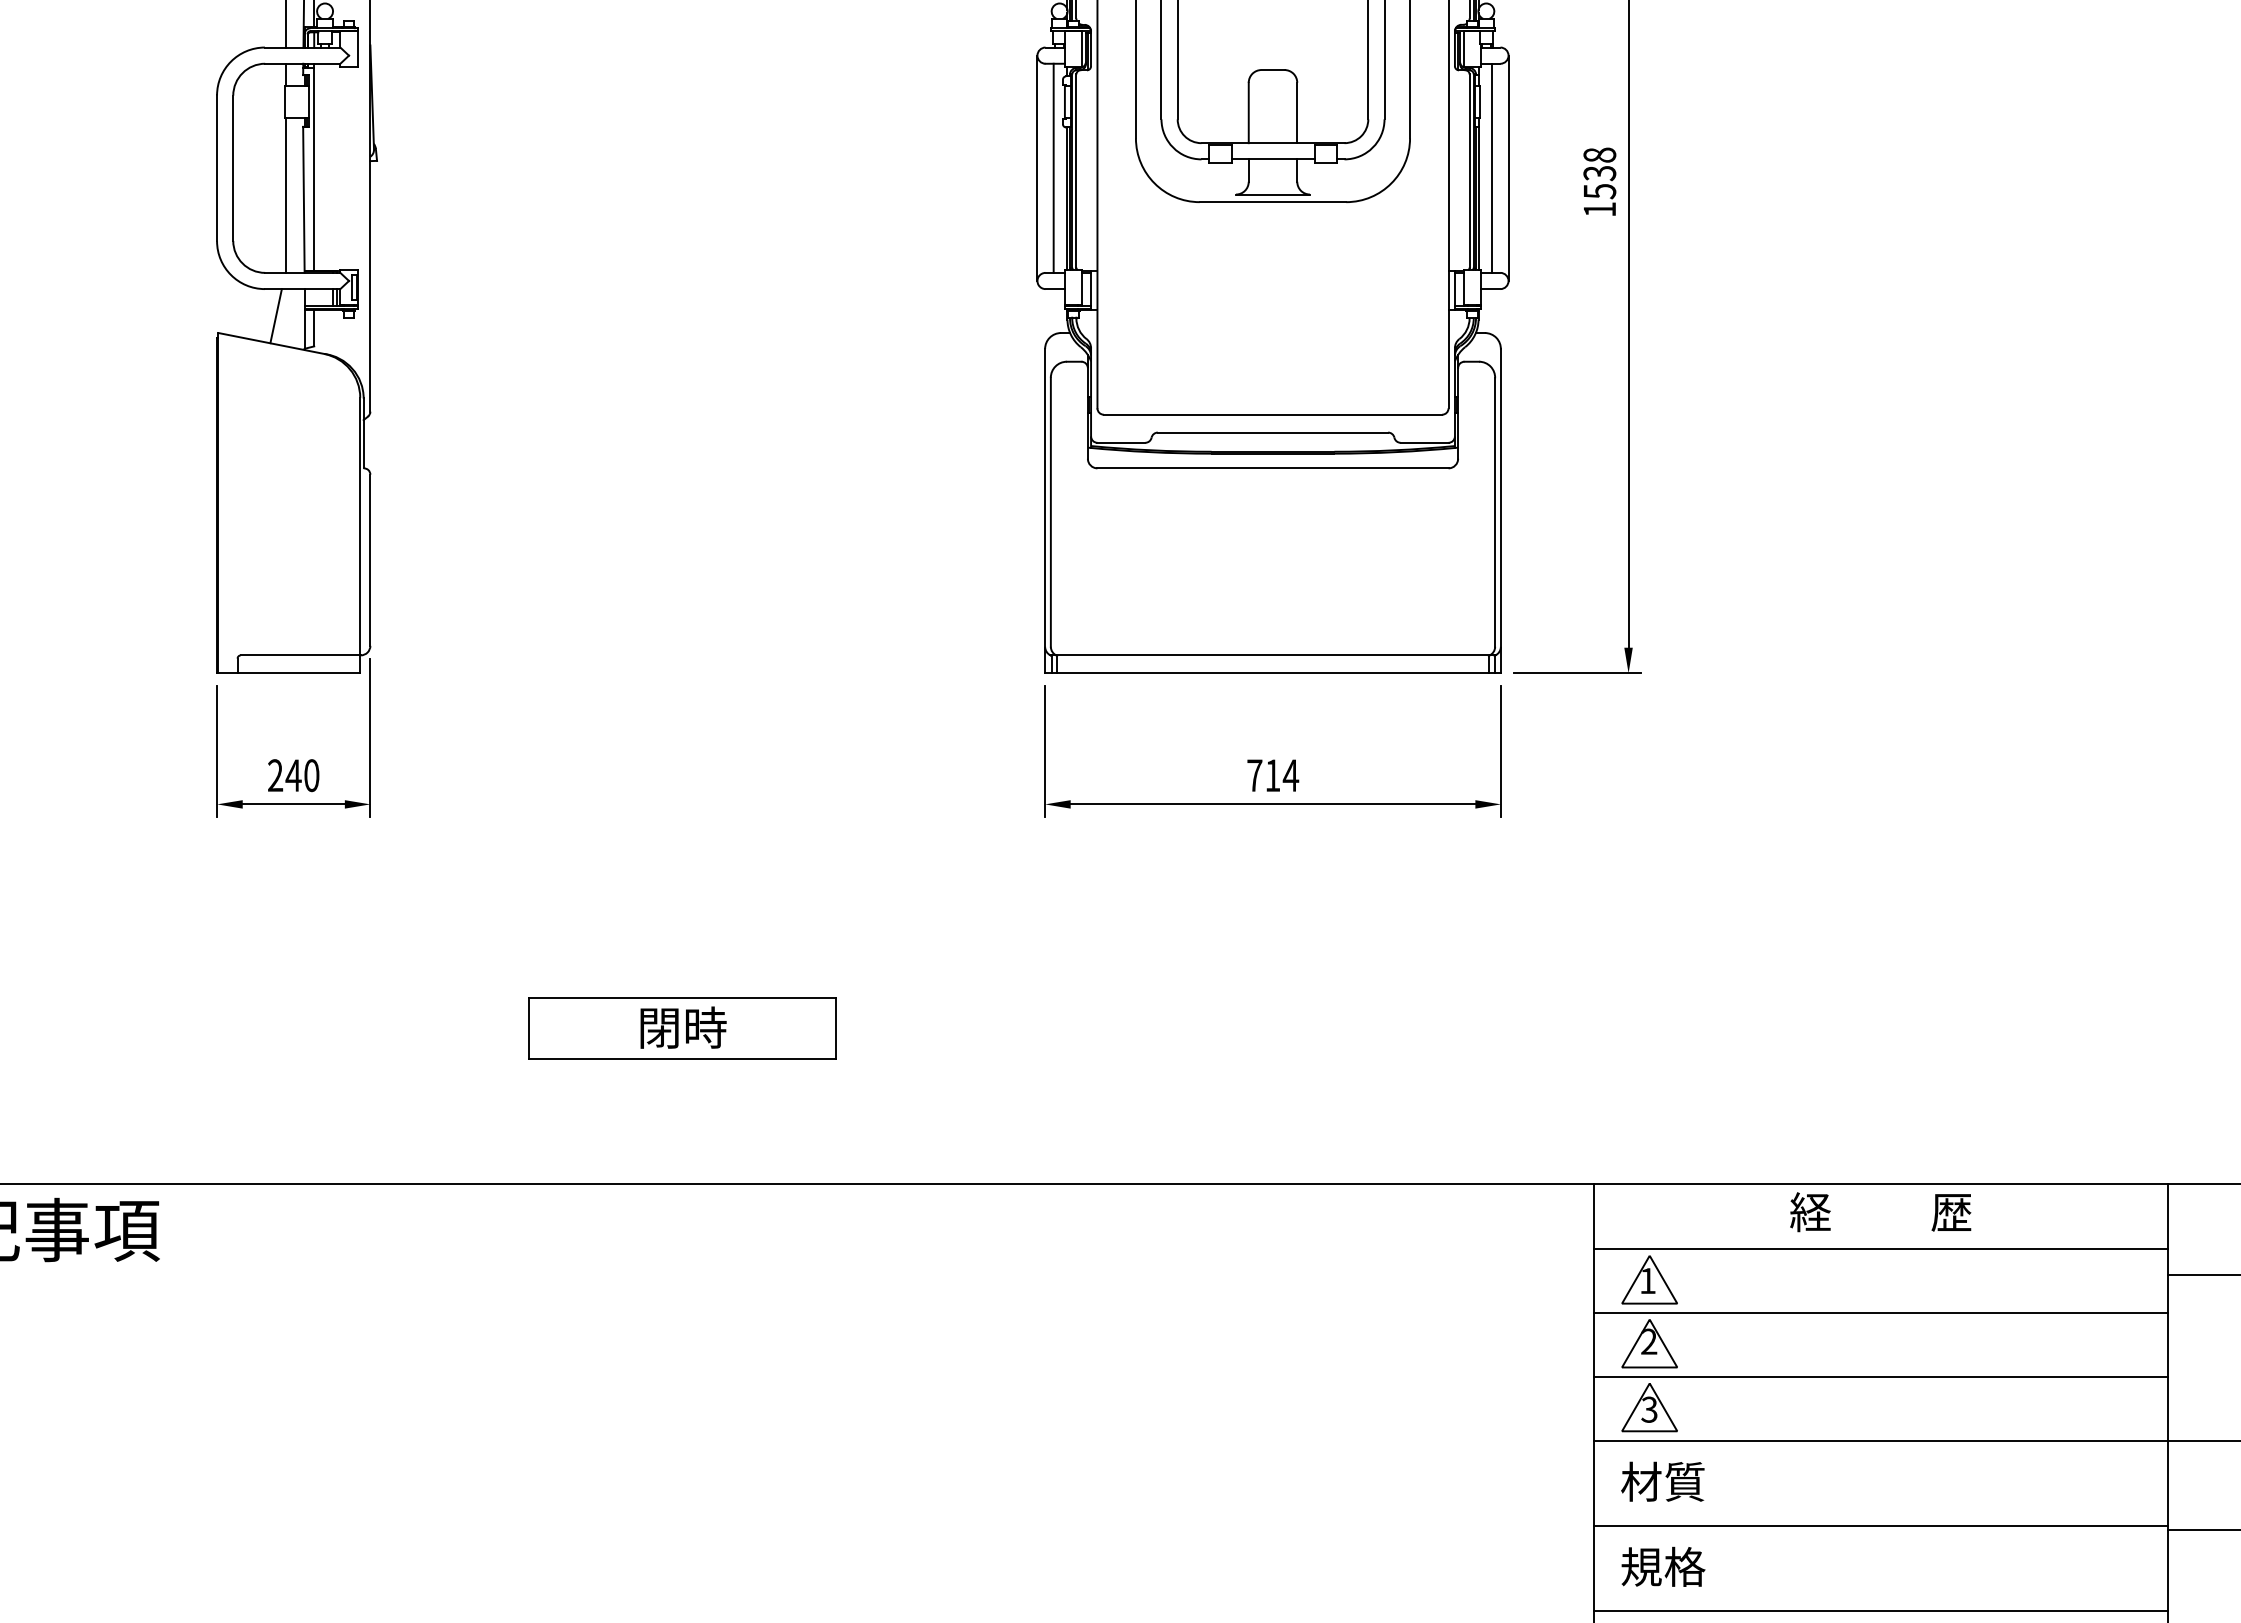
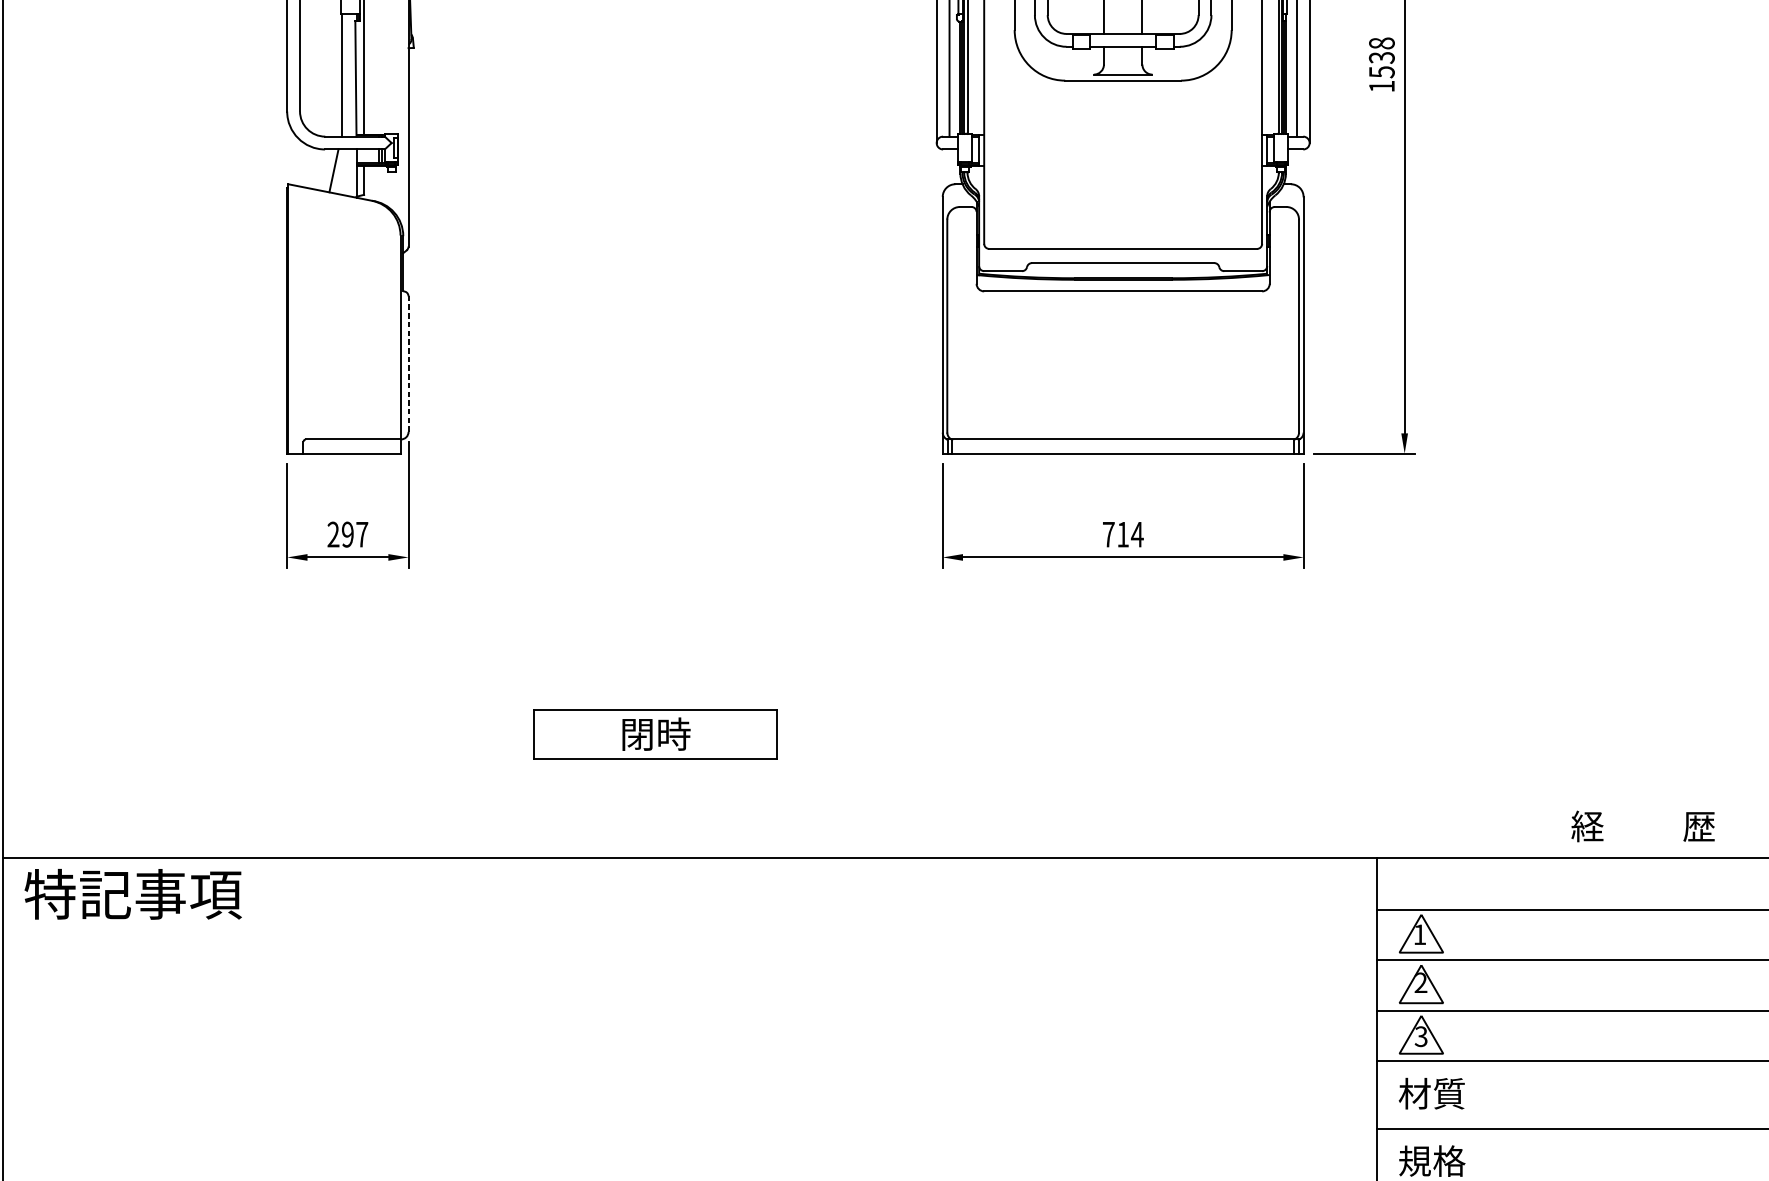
line: (370, 560) -> (408, 364), solid -> dashed
text: (302, 775) -> (354, 534), 240 -> 297
text: (1880, 1212) -> (1642, 826), moved

